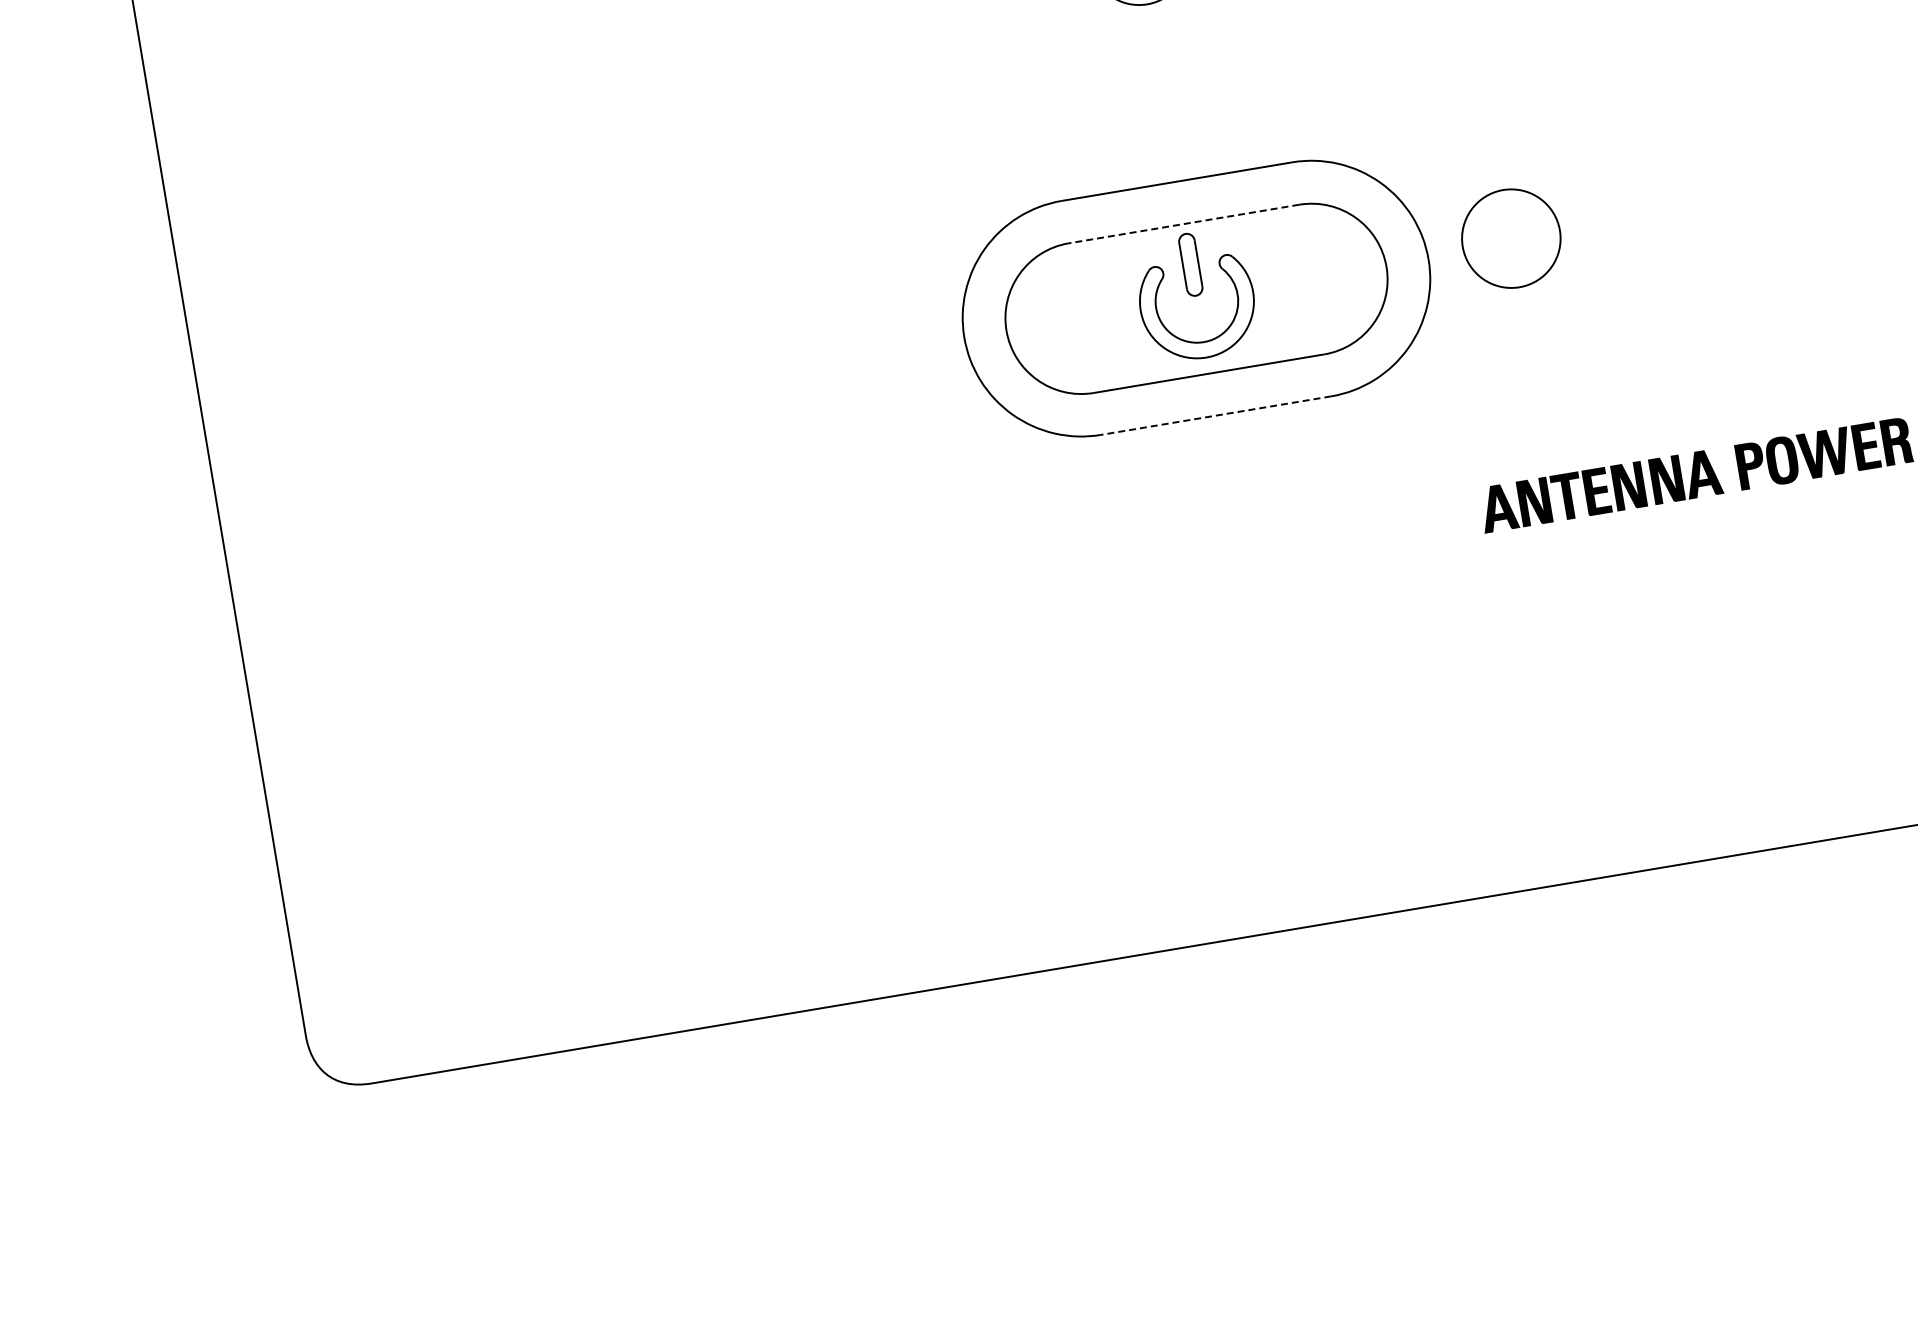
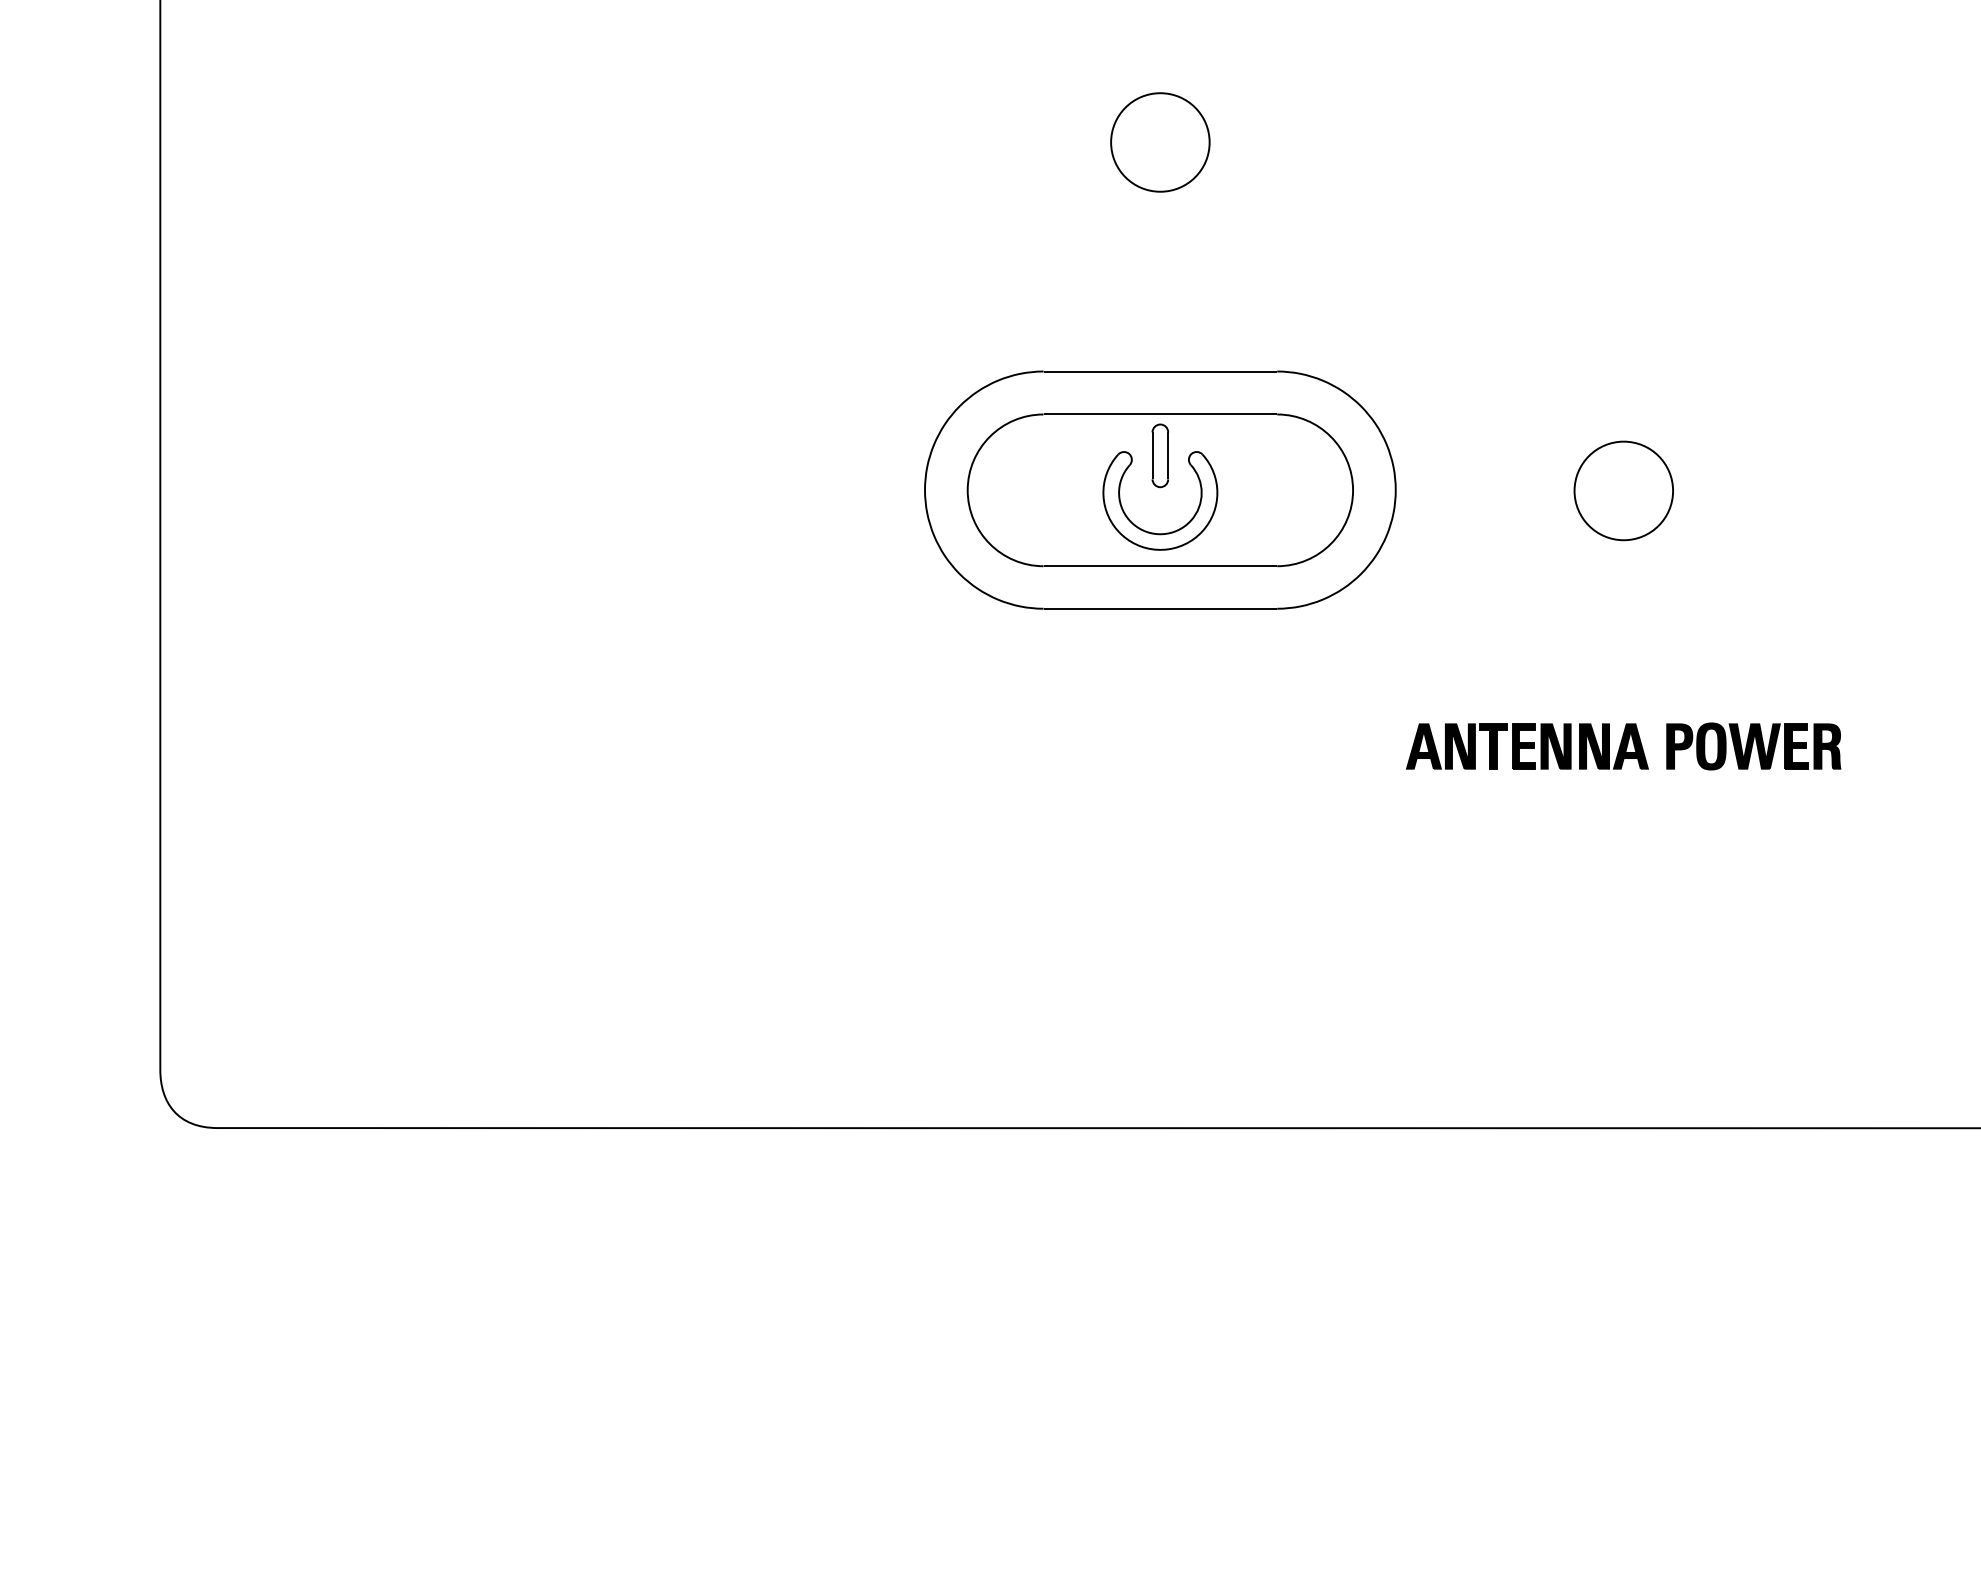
line: (1184, 224) -> (1160, 414), dashed -> solid
part: (1510, 238) -> (1623, 490), moved
line: (1216, 415) -> (1160, 608), dashed -> solid

